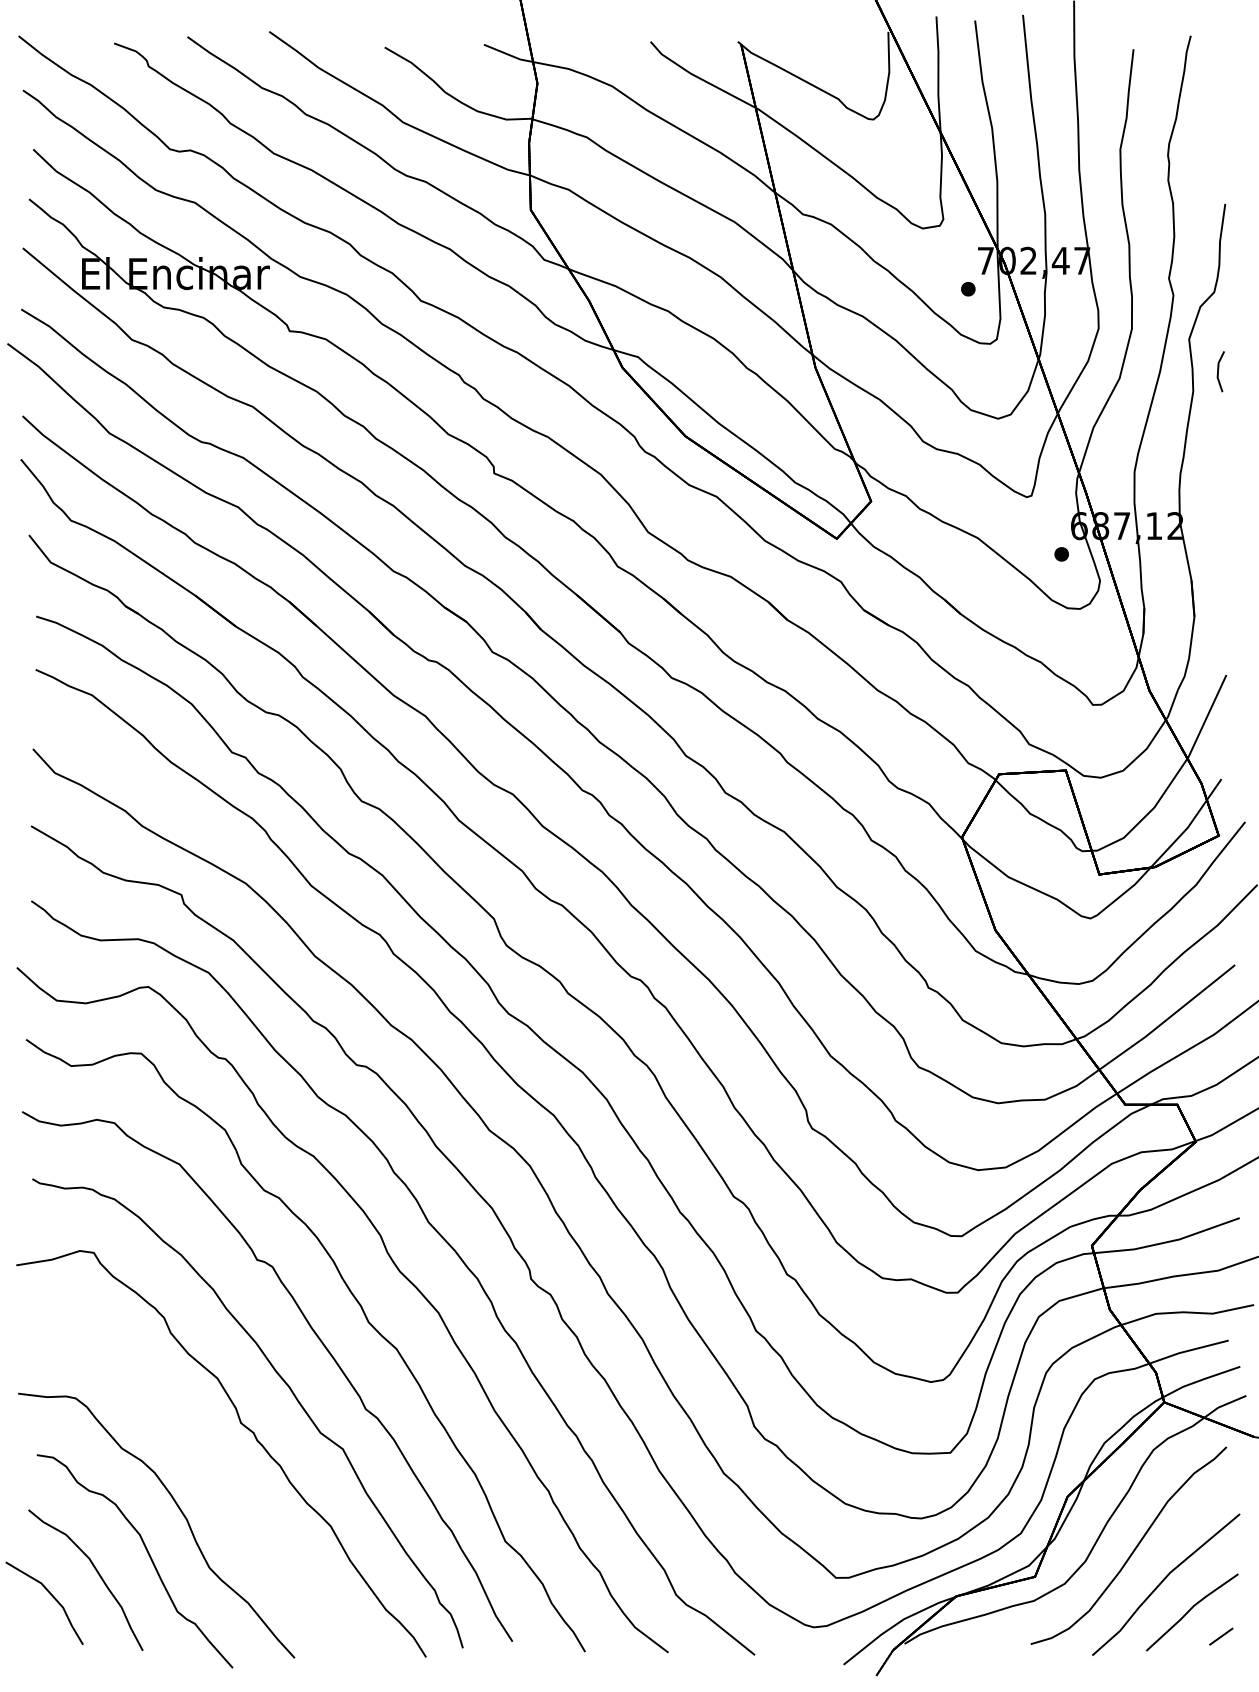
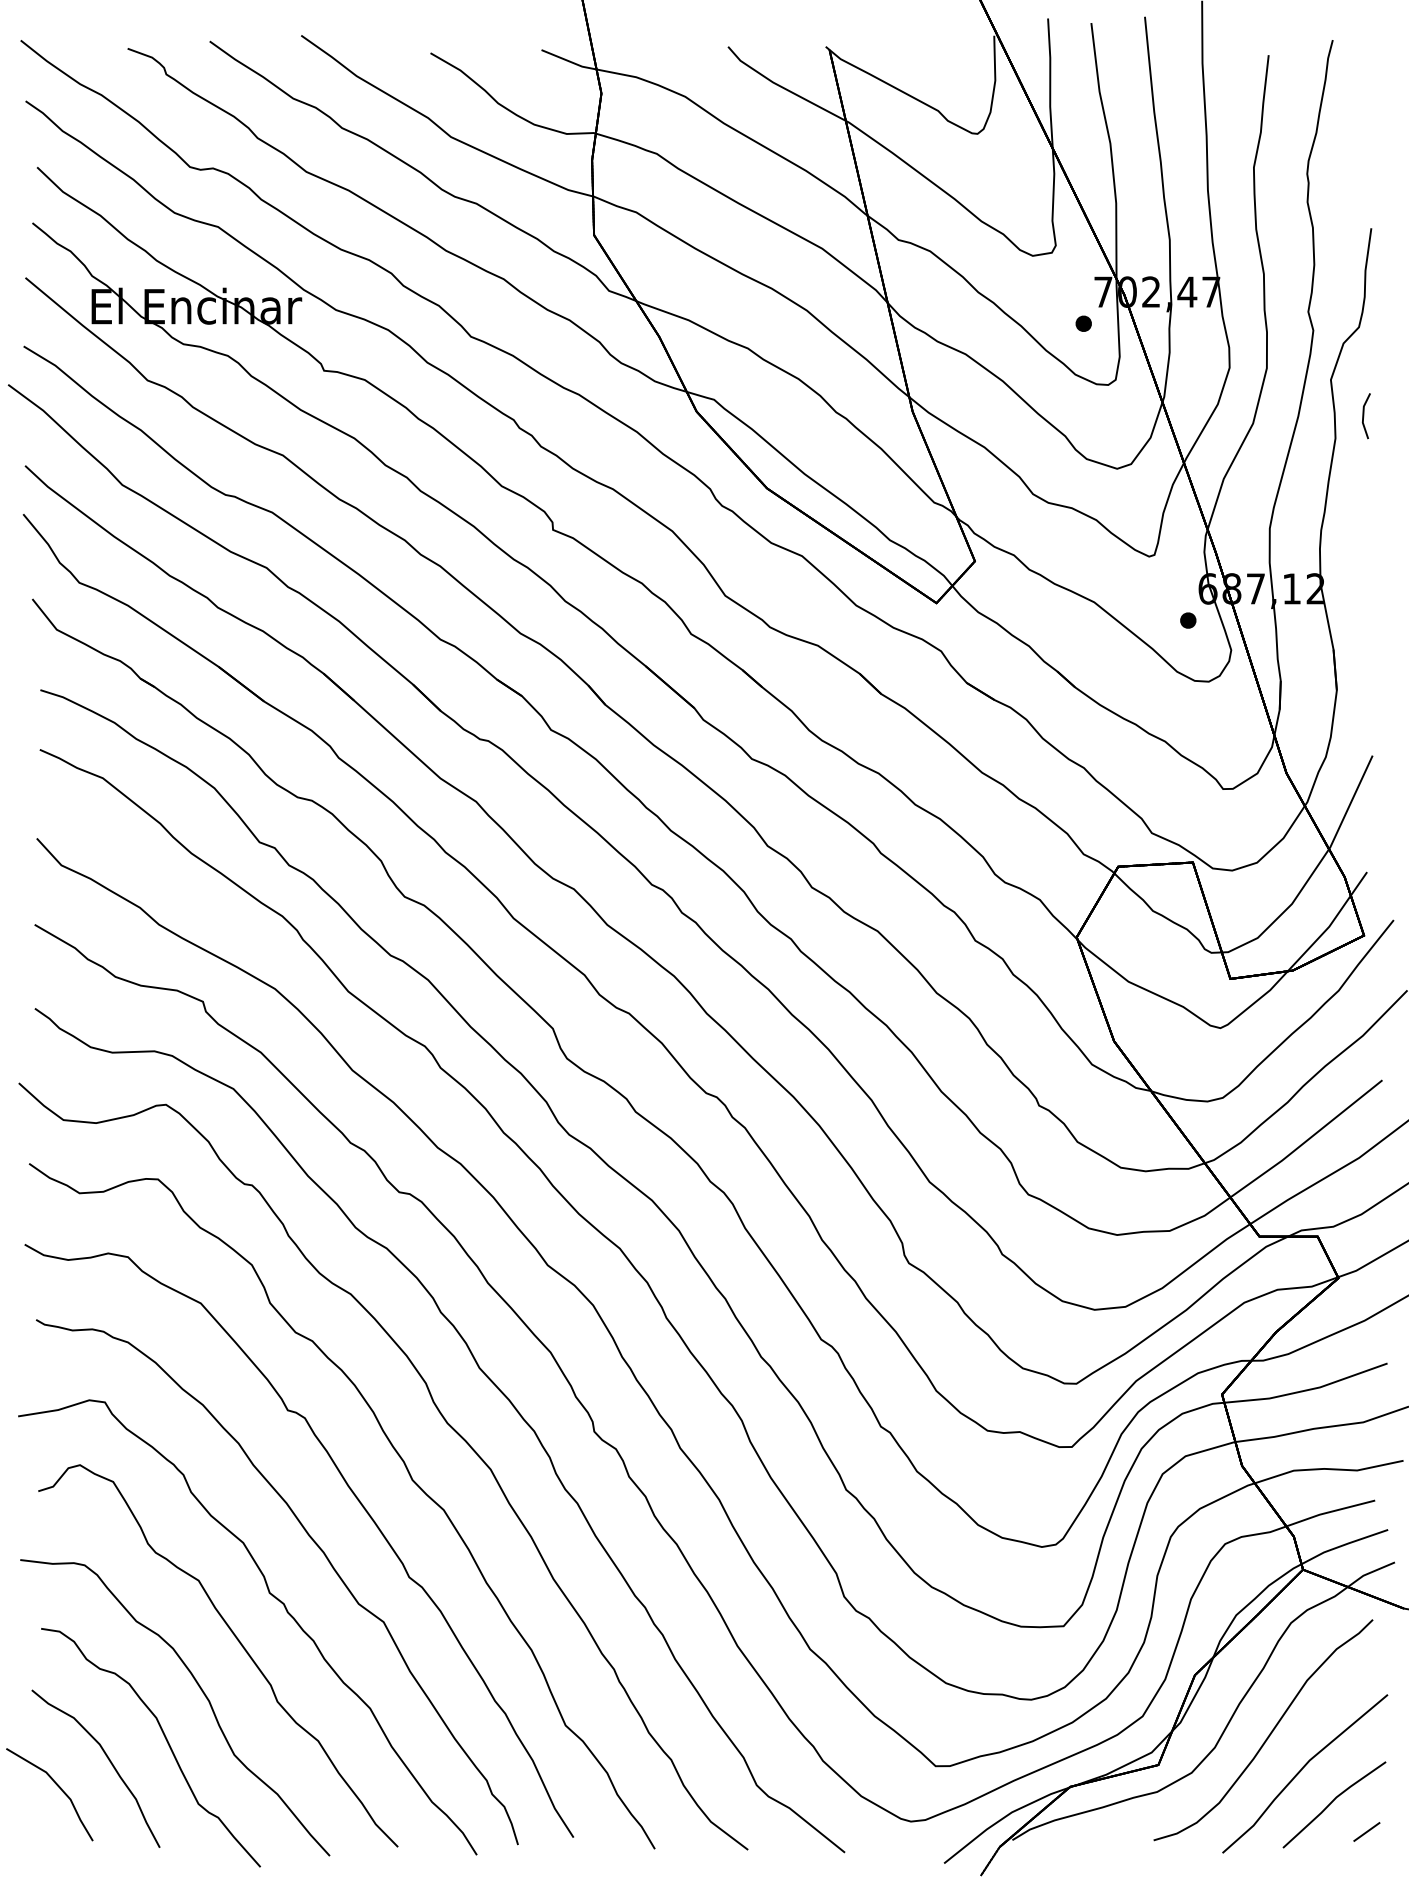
part: (212, 1466) -> (237, 1641), added

